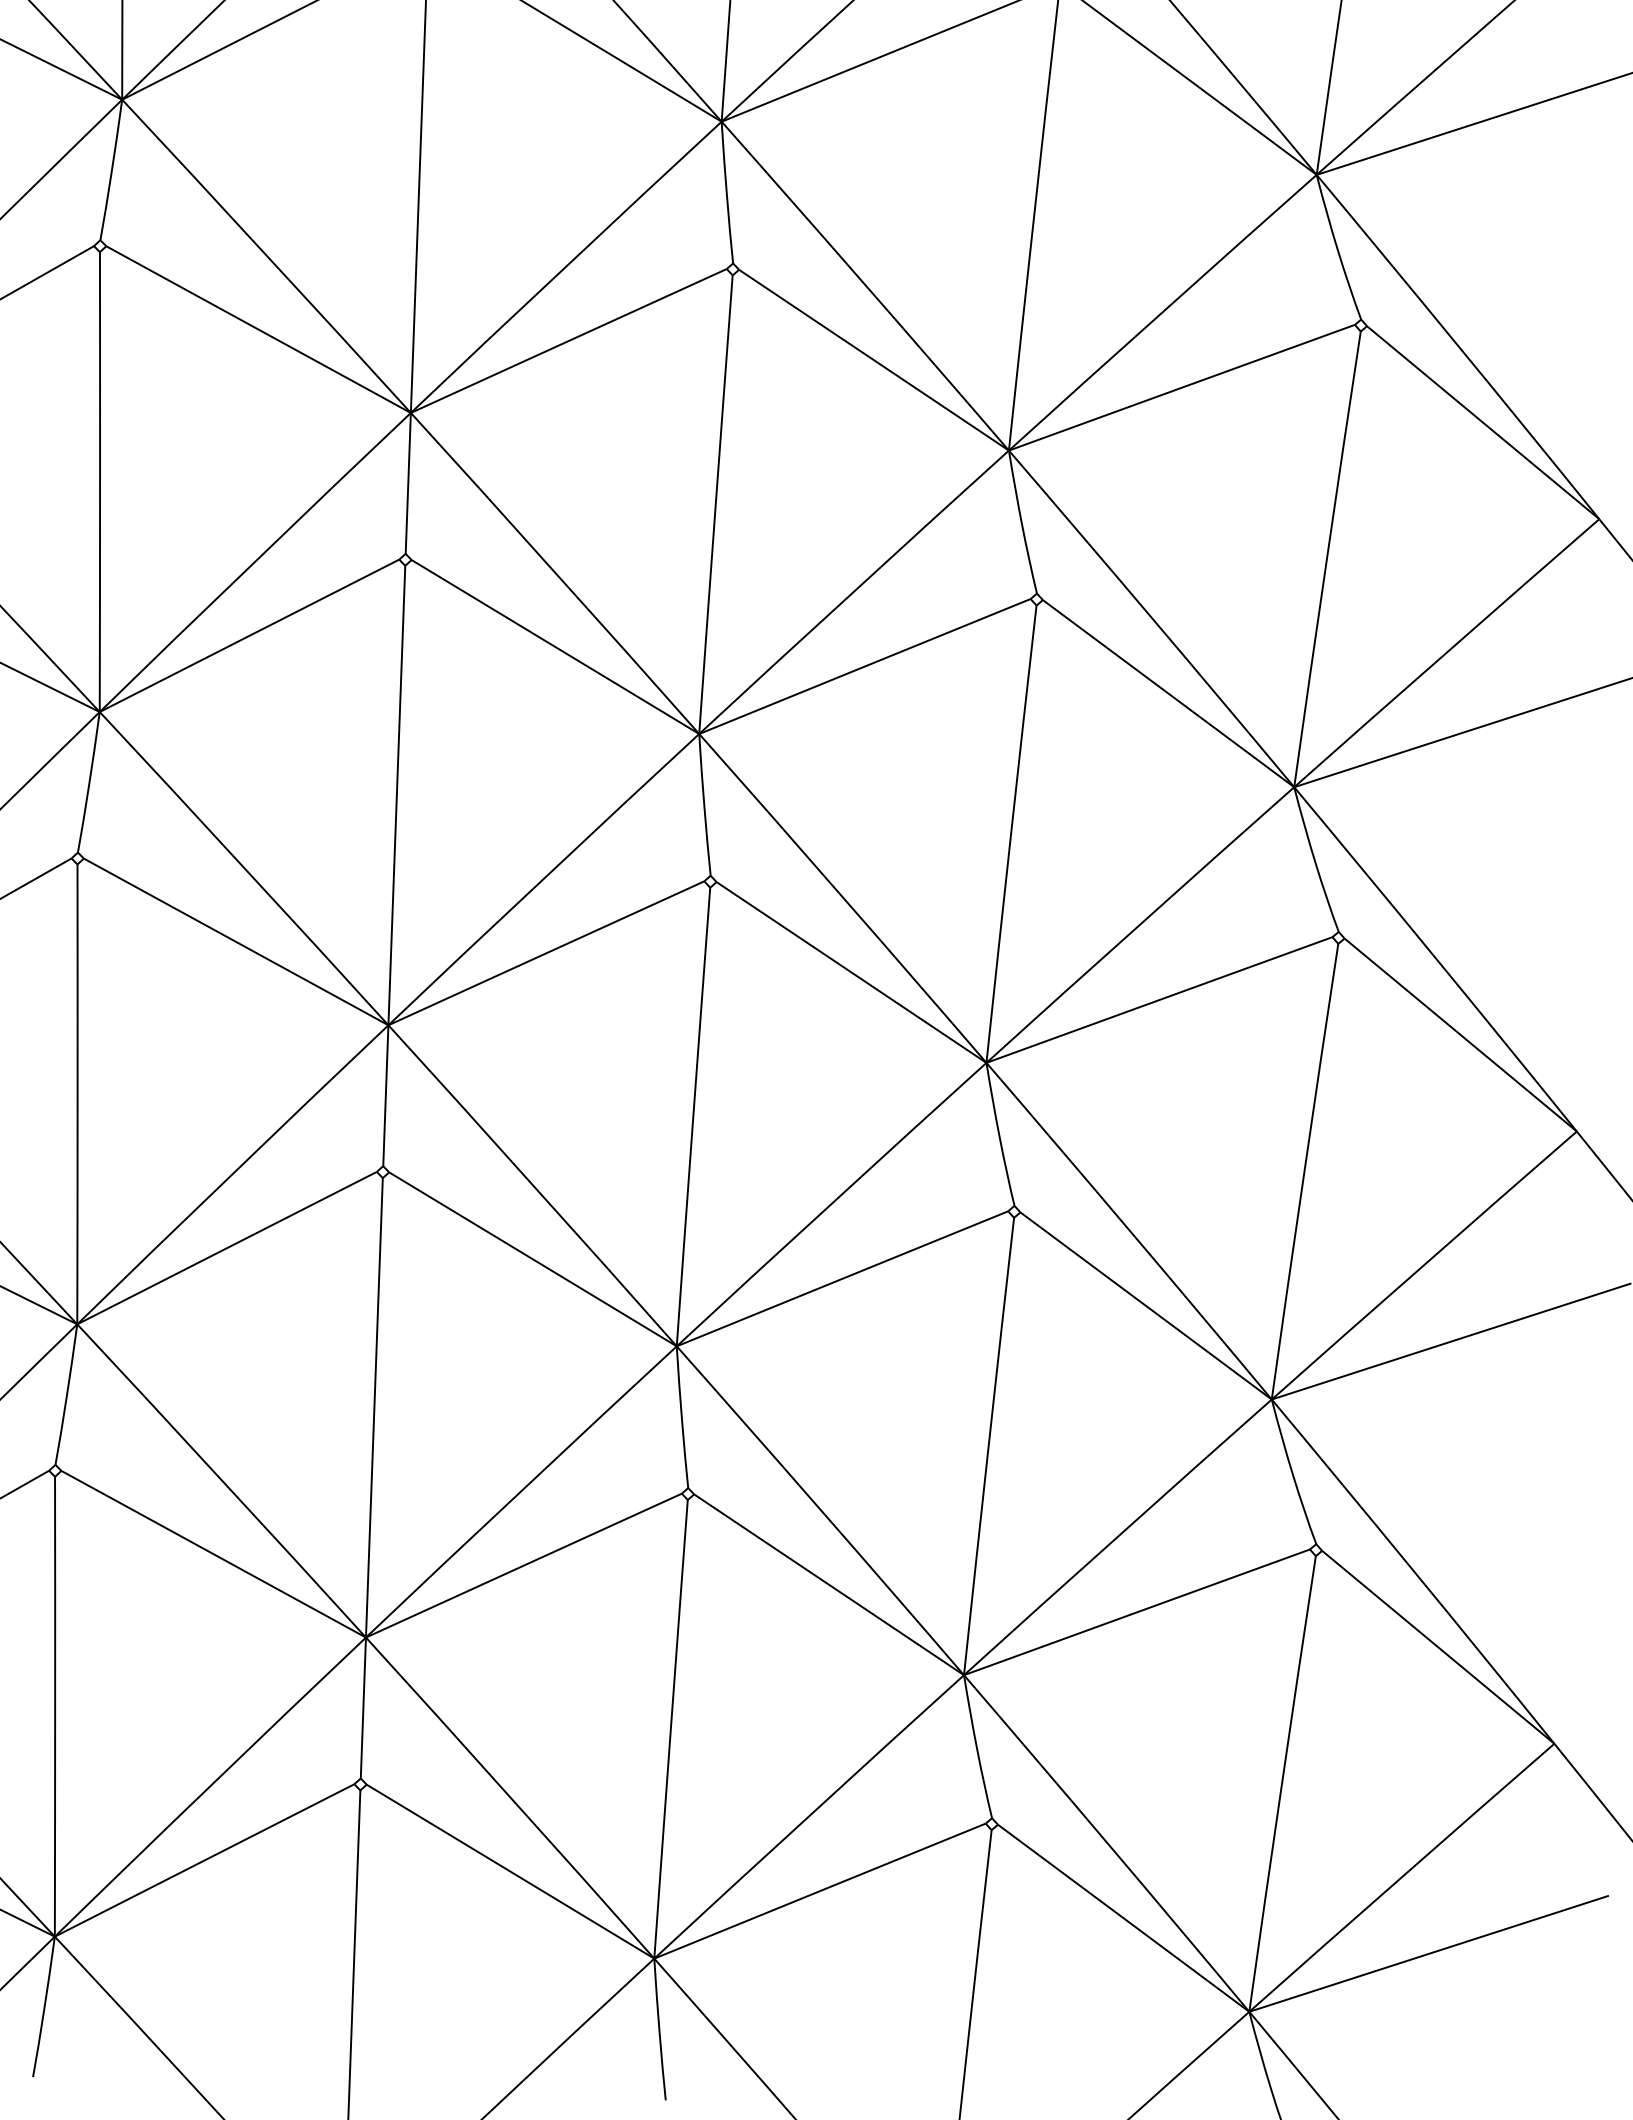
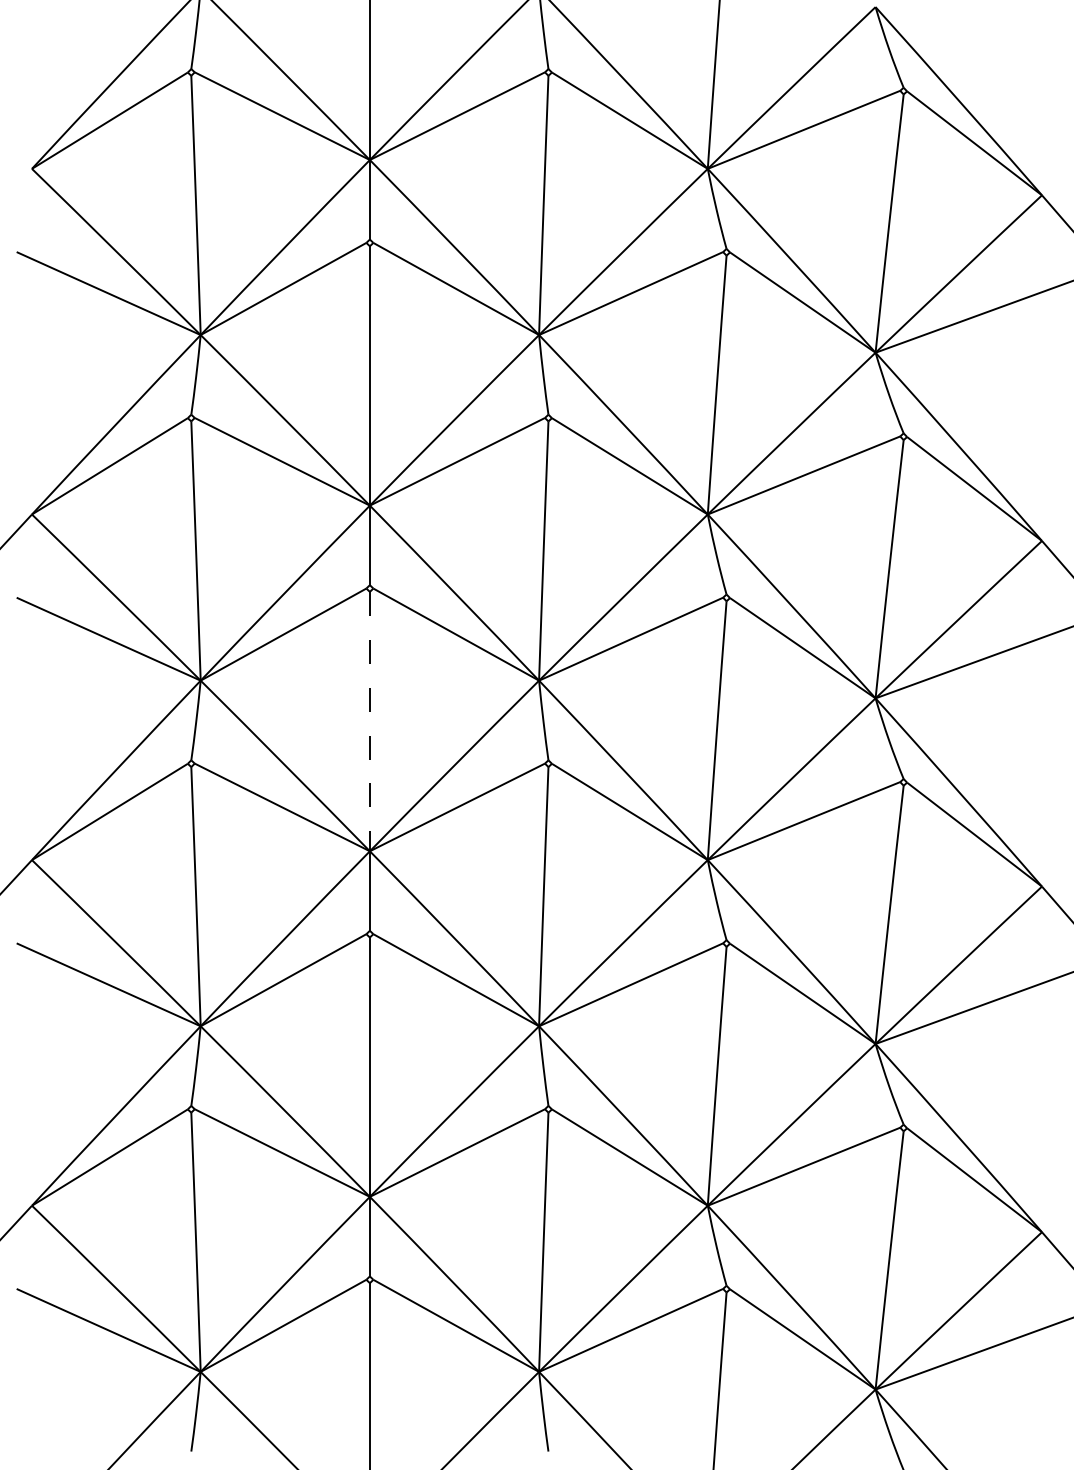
line: (396, 795) -> (369, 721), solid -> dashed

